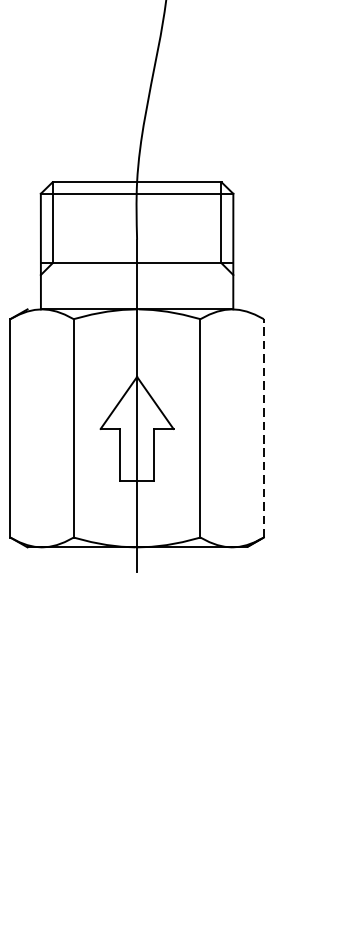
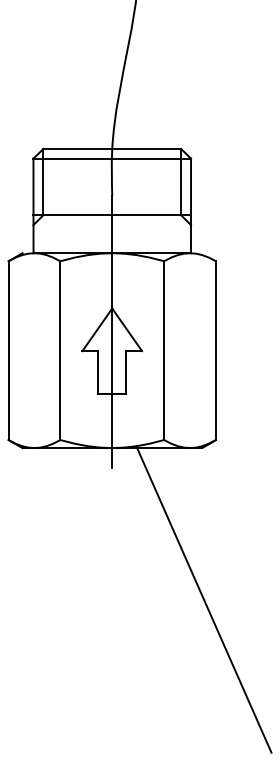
line: (264, 428) -> (216, 350), dashed -> solid
line: (248, 732) -> (203, 599), added

